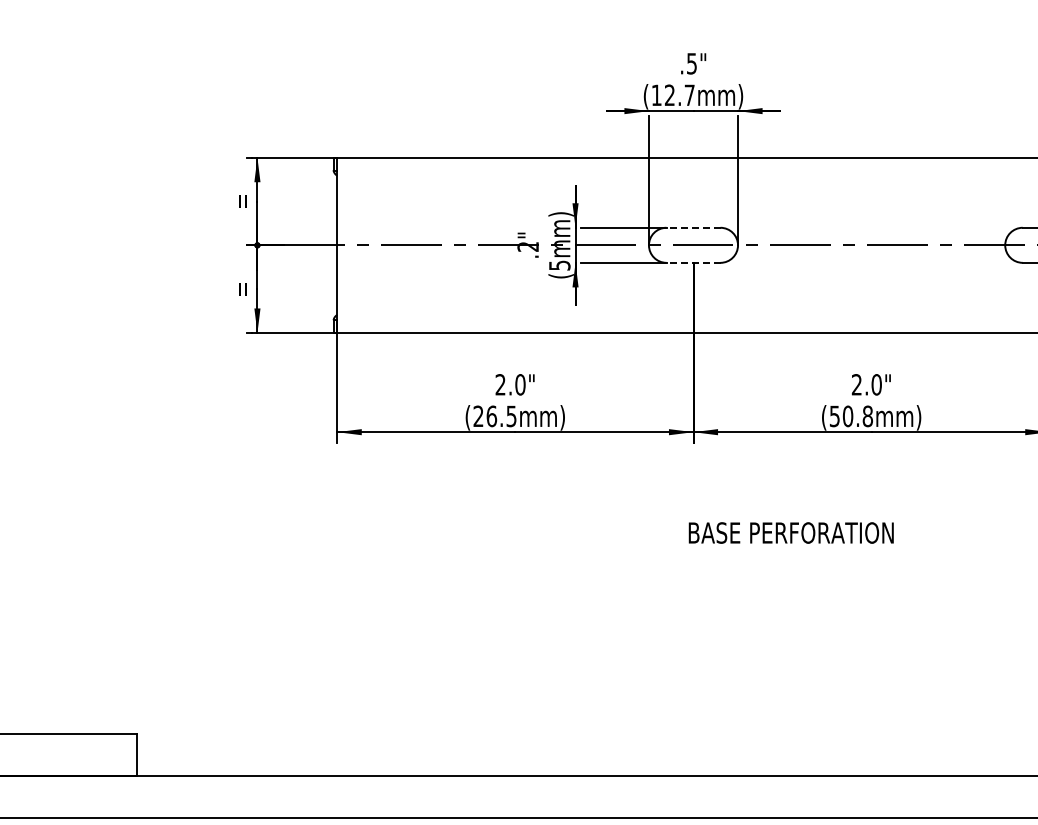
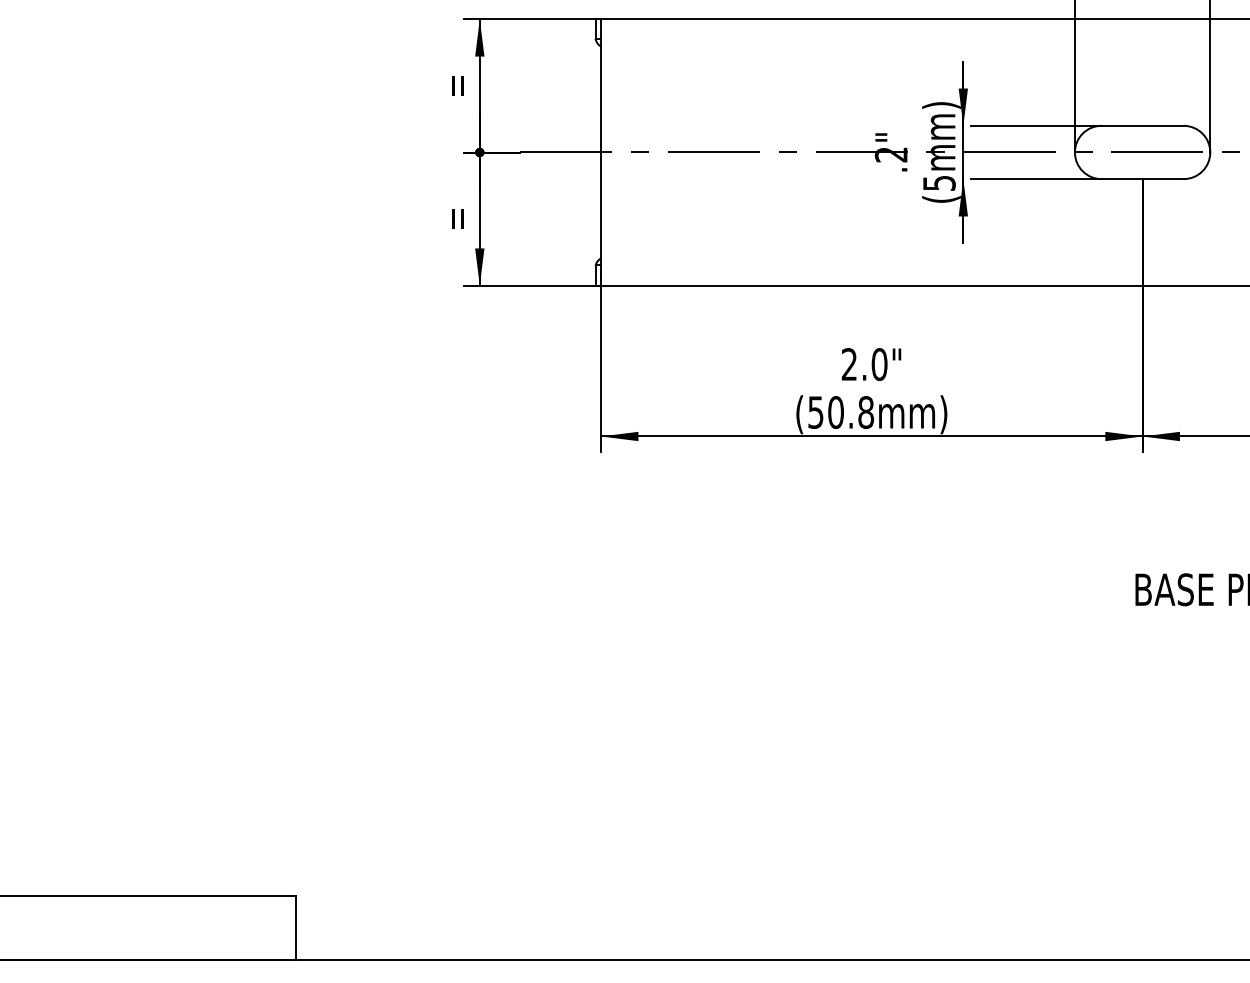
line: (693, 227) -> (1142, 125), dashed -> solid
line: (693, 262) -> (1142, 178), dashed -> solid
text: (494, 416) -> (840, 412), (26.5mm) -> (50.8mm)

